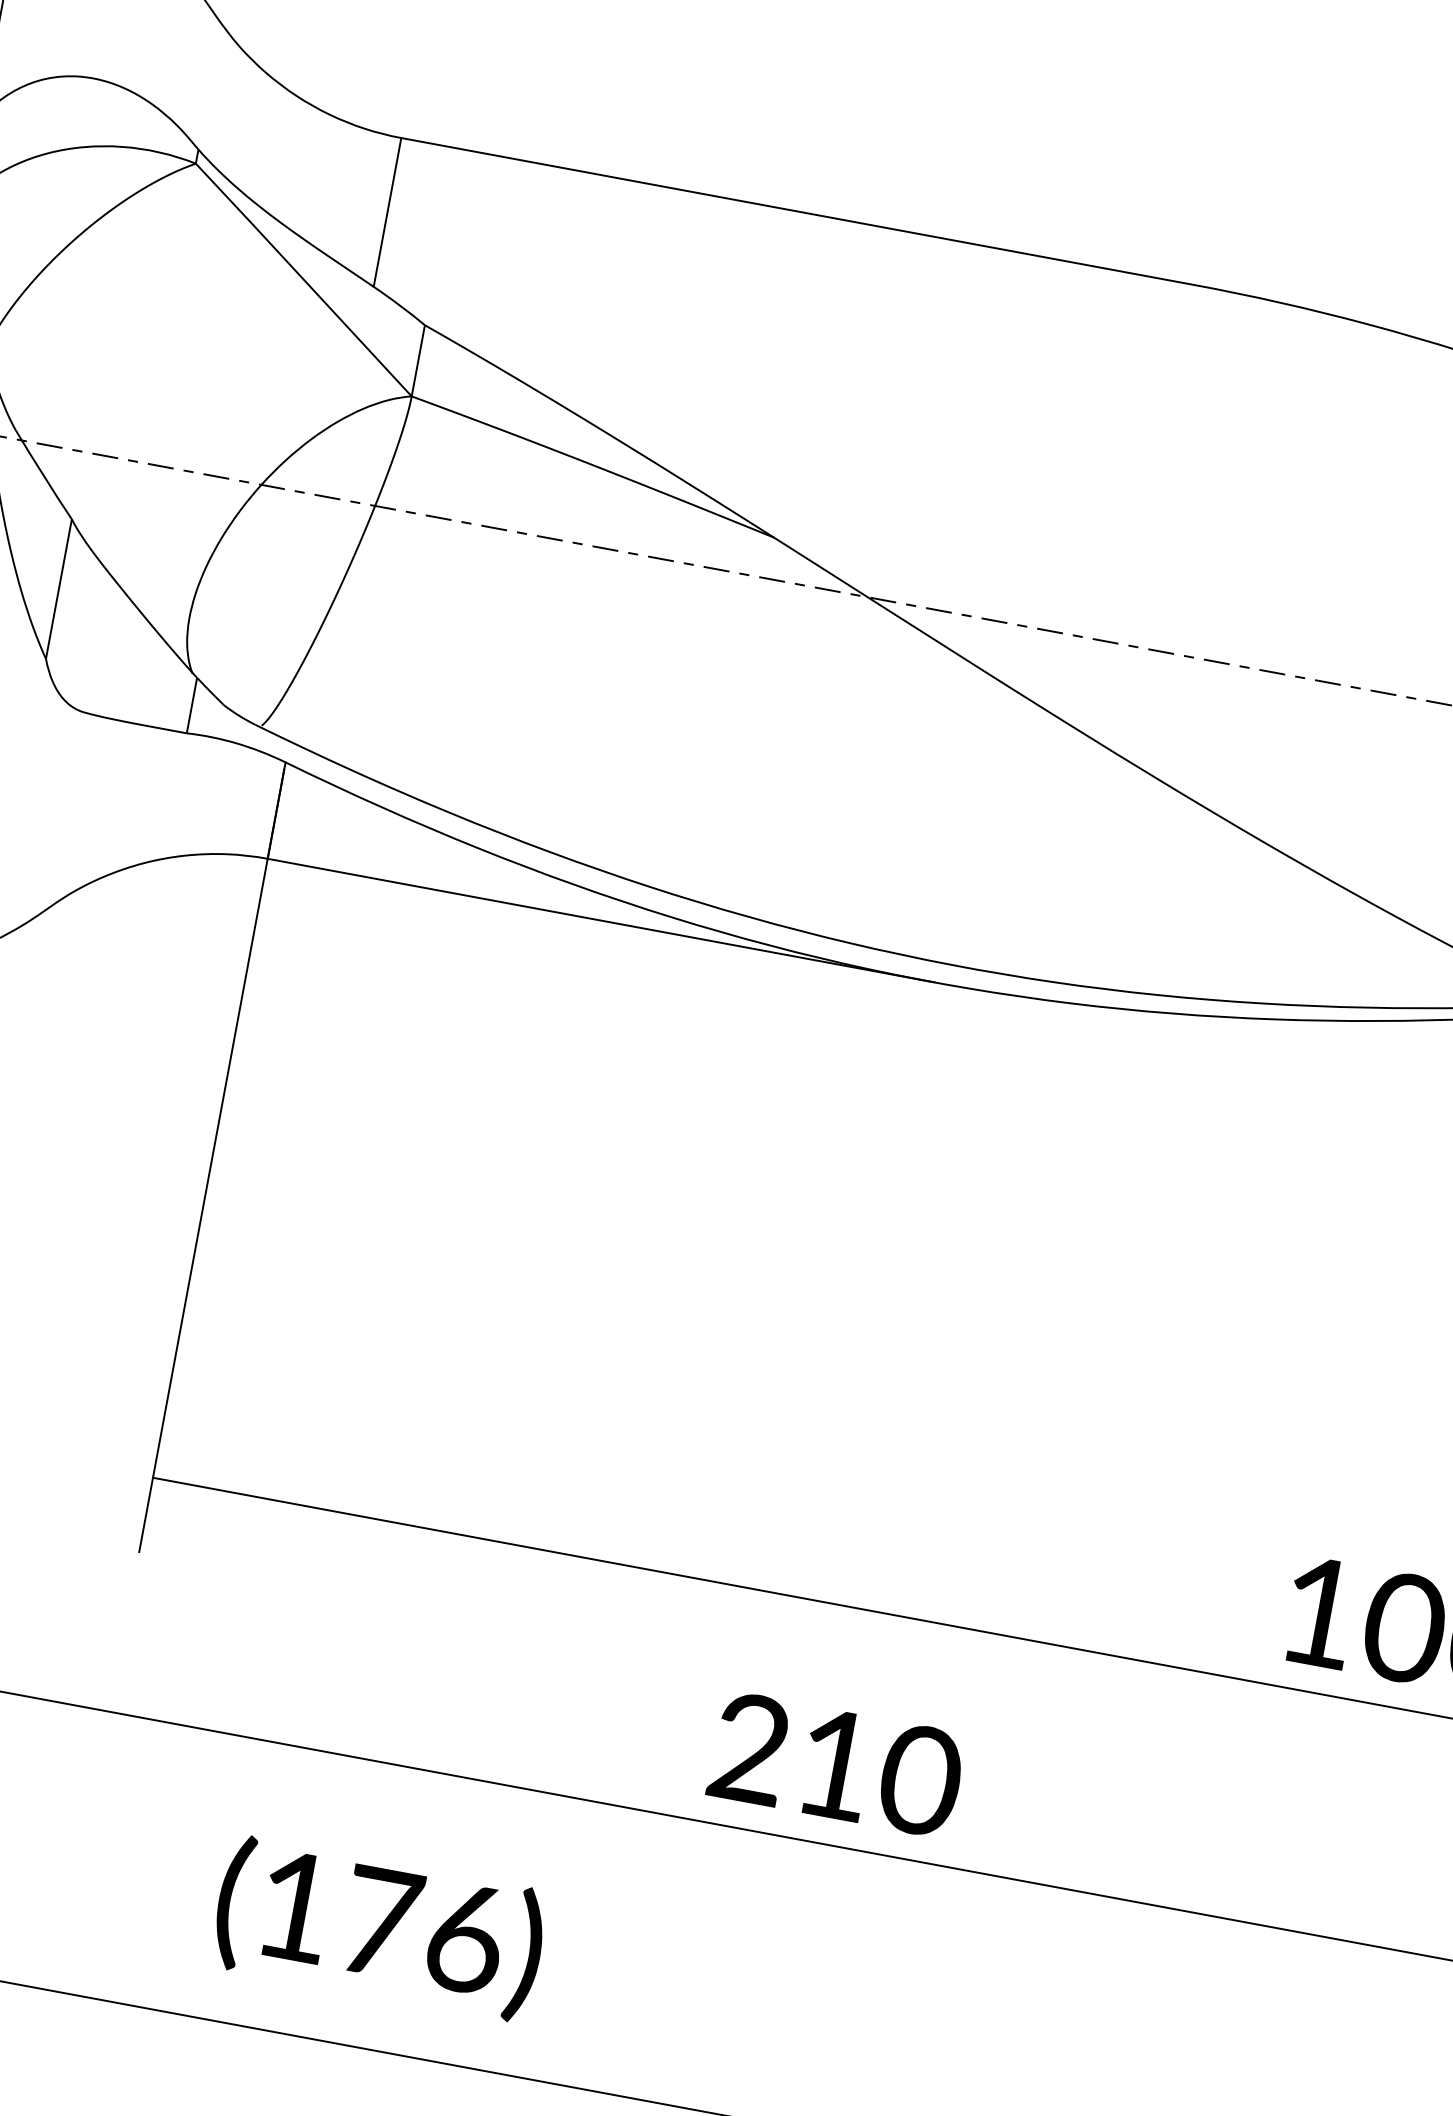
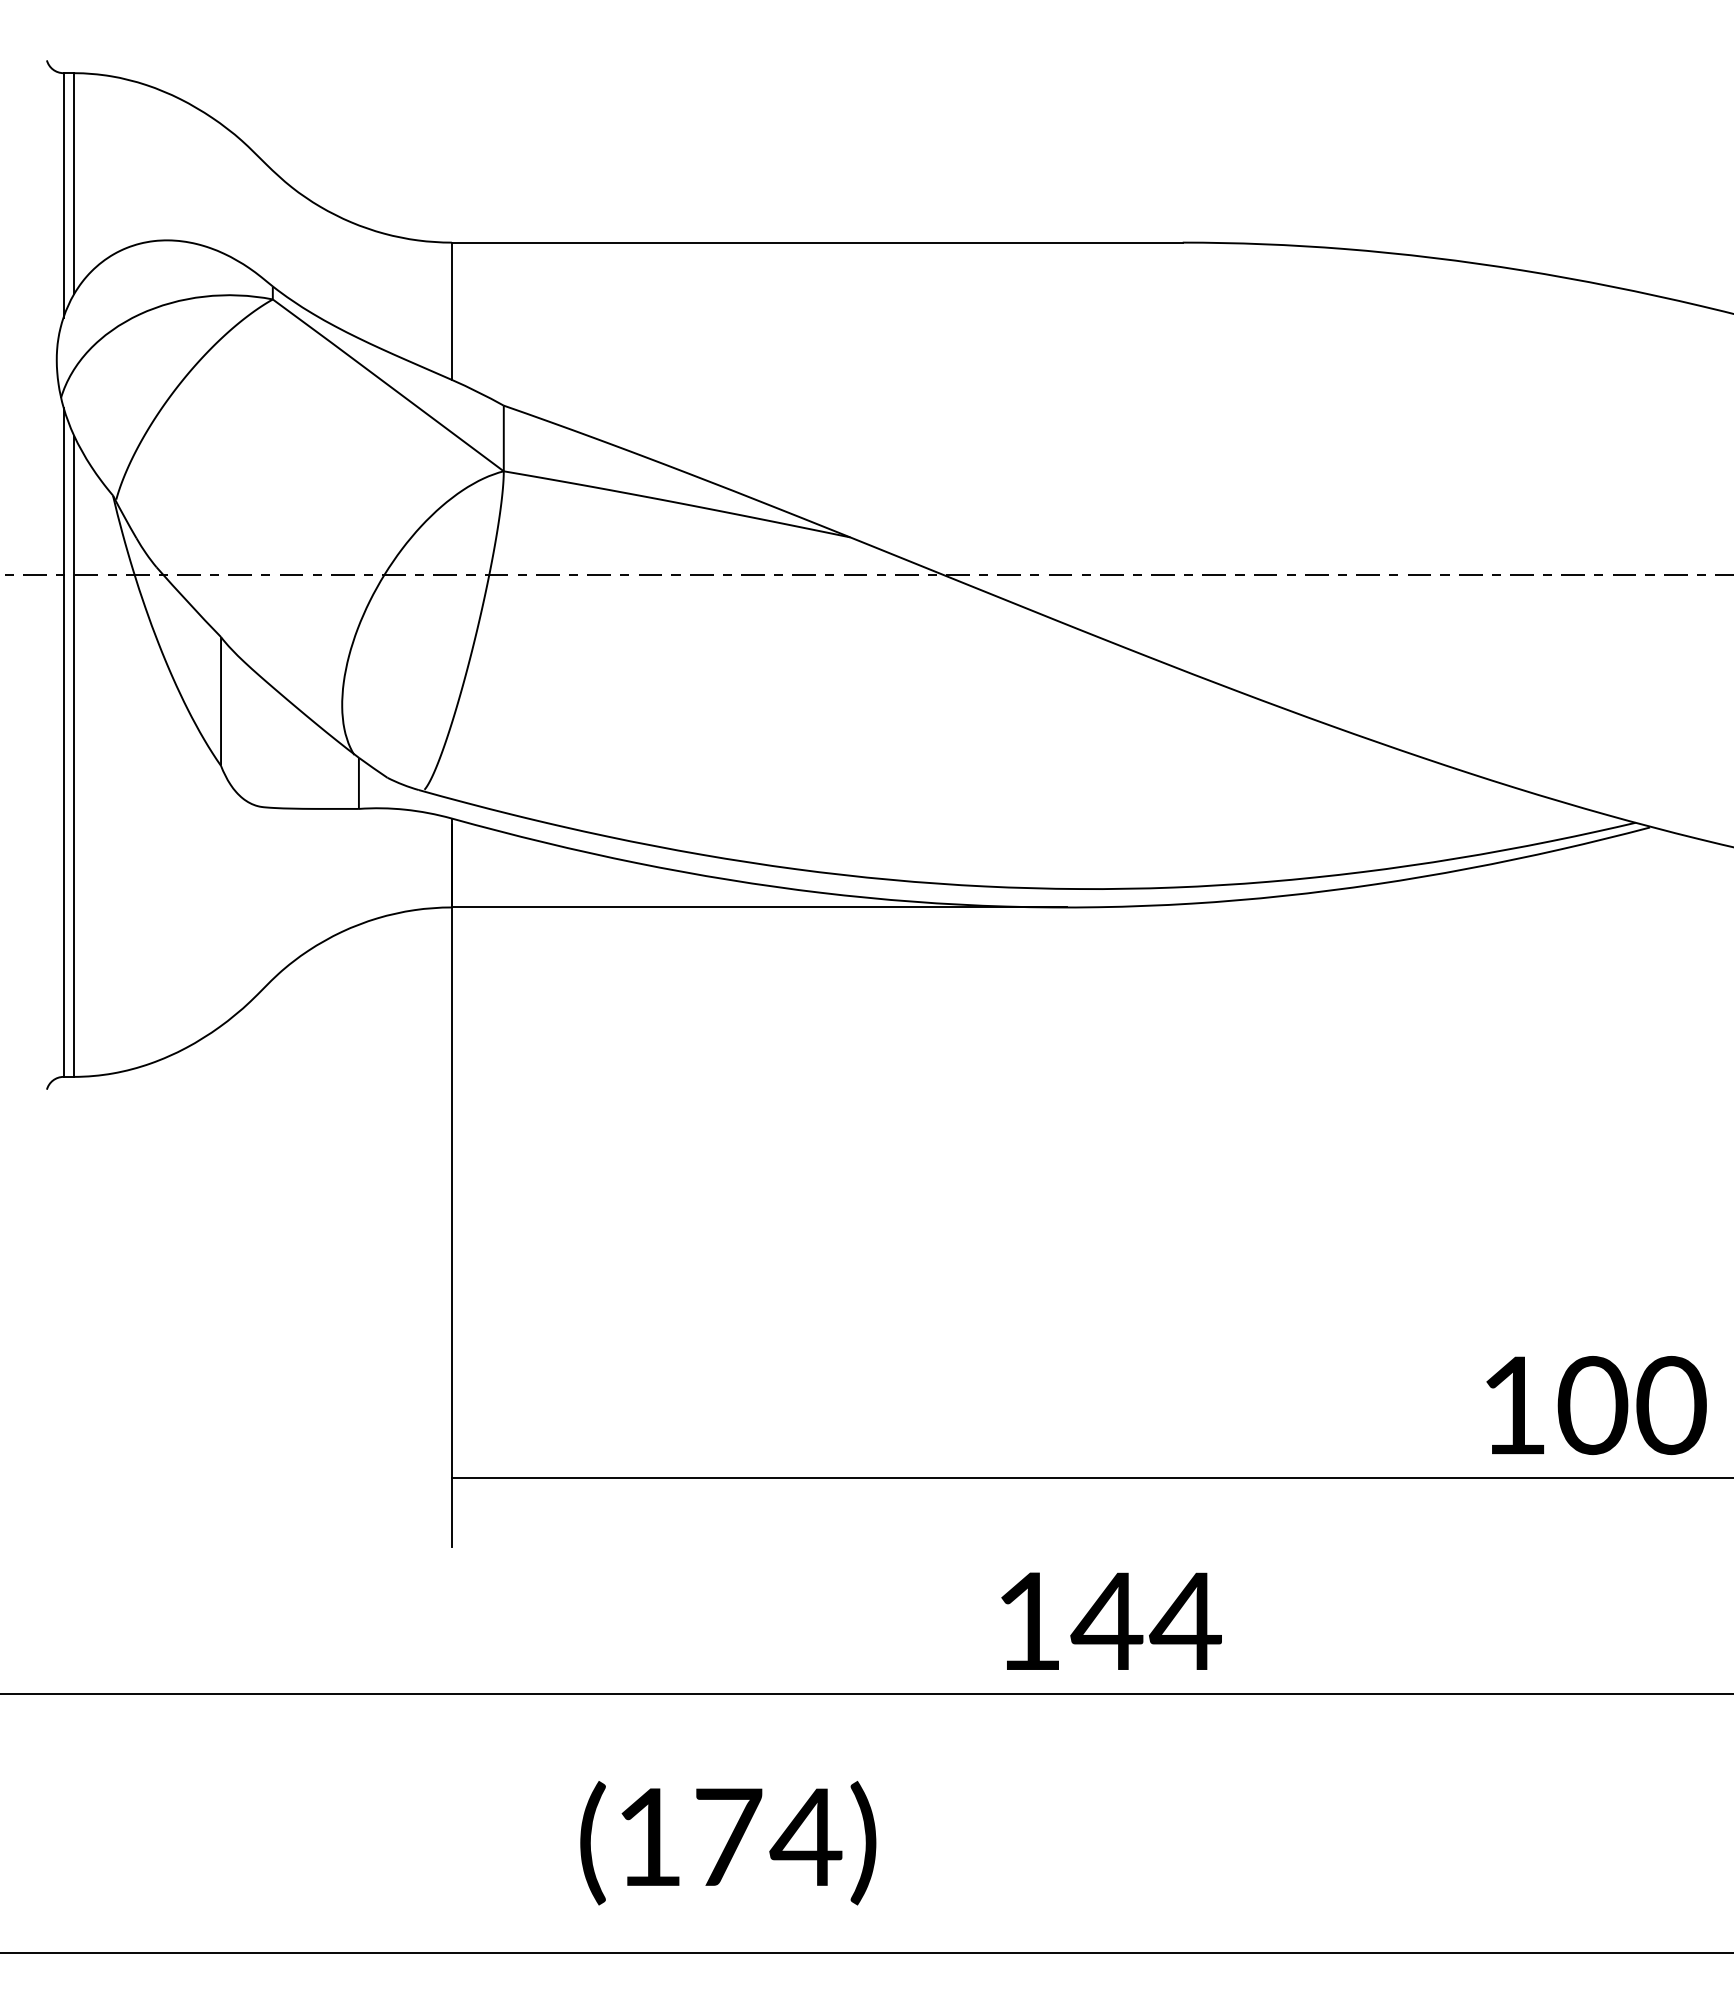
text: (836, 1763) -> (1108, 1620), 210 -> 144
text: (464, 1938) -> (805, 1837), (176) -> (174)

